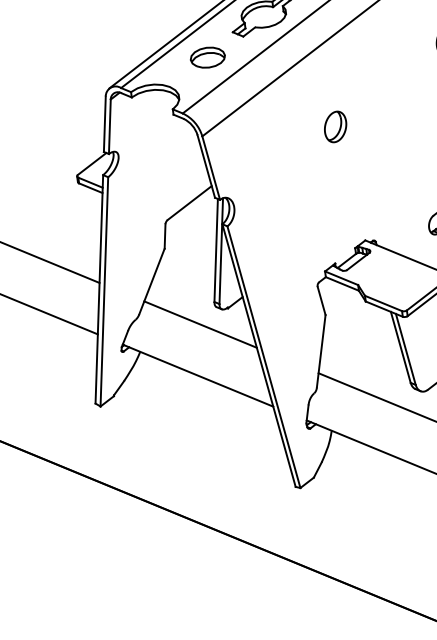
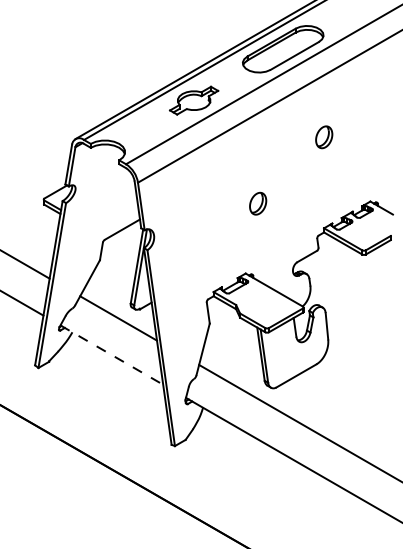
part: (207, 57) -> (149, 126), removed
part: (336, 126) -> (258, 203), moved
line: (199, 376) -> (112, 355), solid -> dashed

